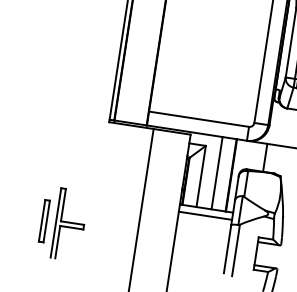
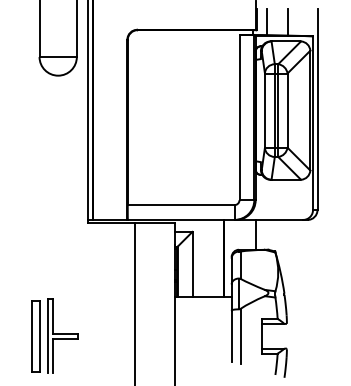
line: (217, 173) -> (208, 258), removed
line: (204, 215) -> (202, 304), removed
part: (43, 221) -> (35, 336), size x1.6

